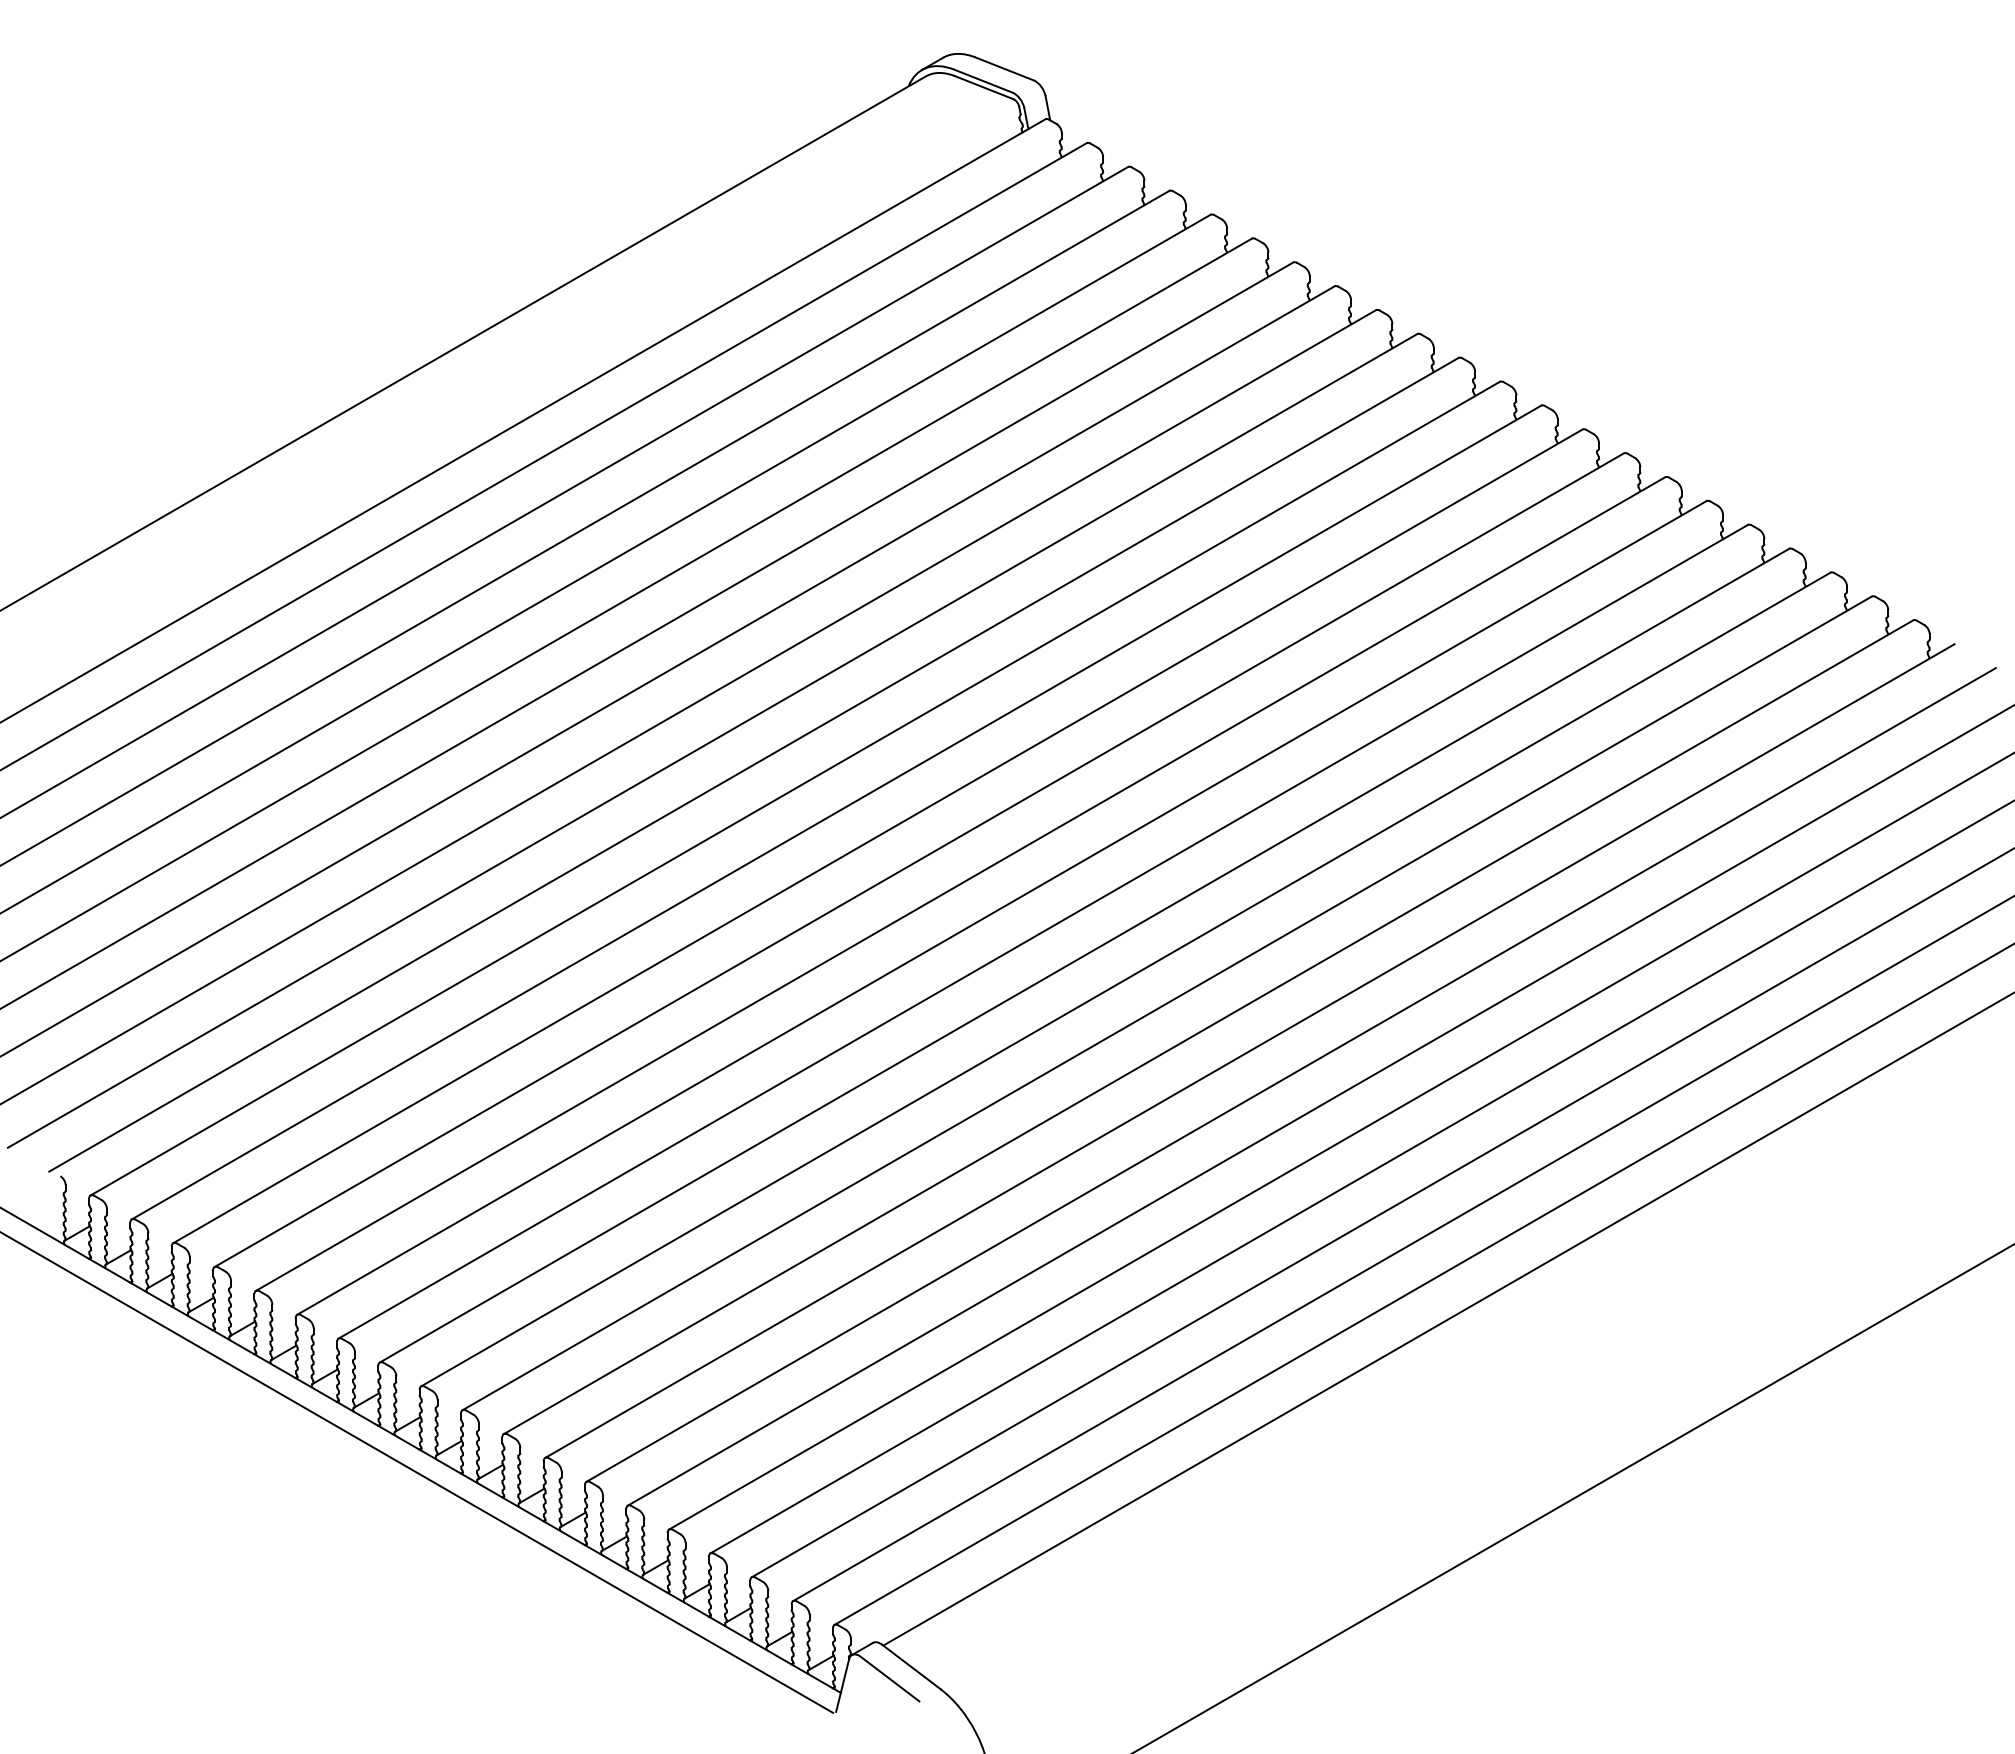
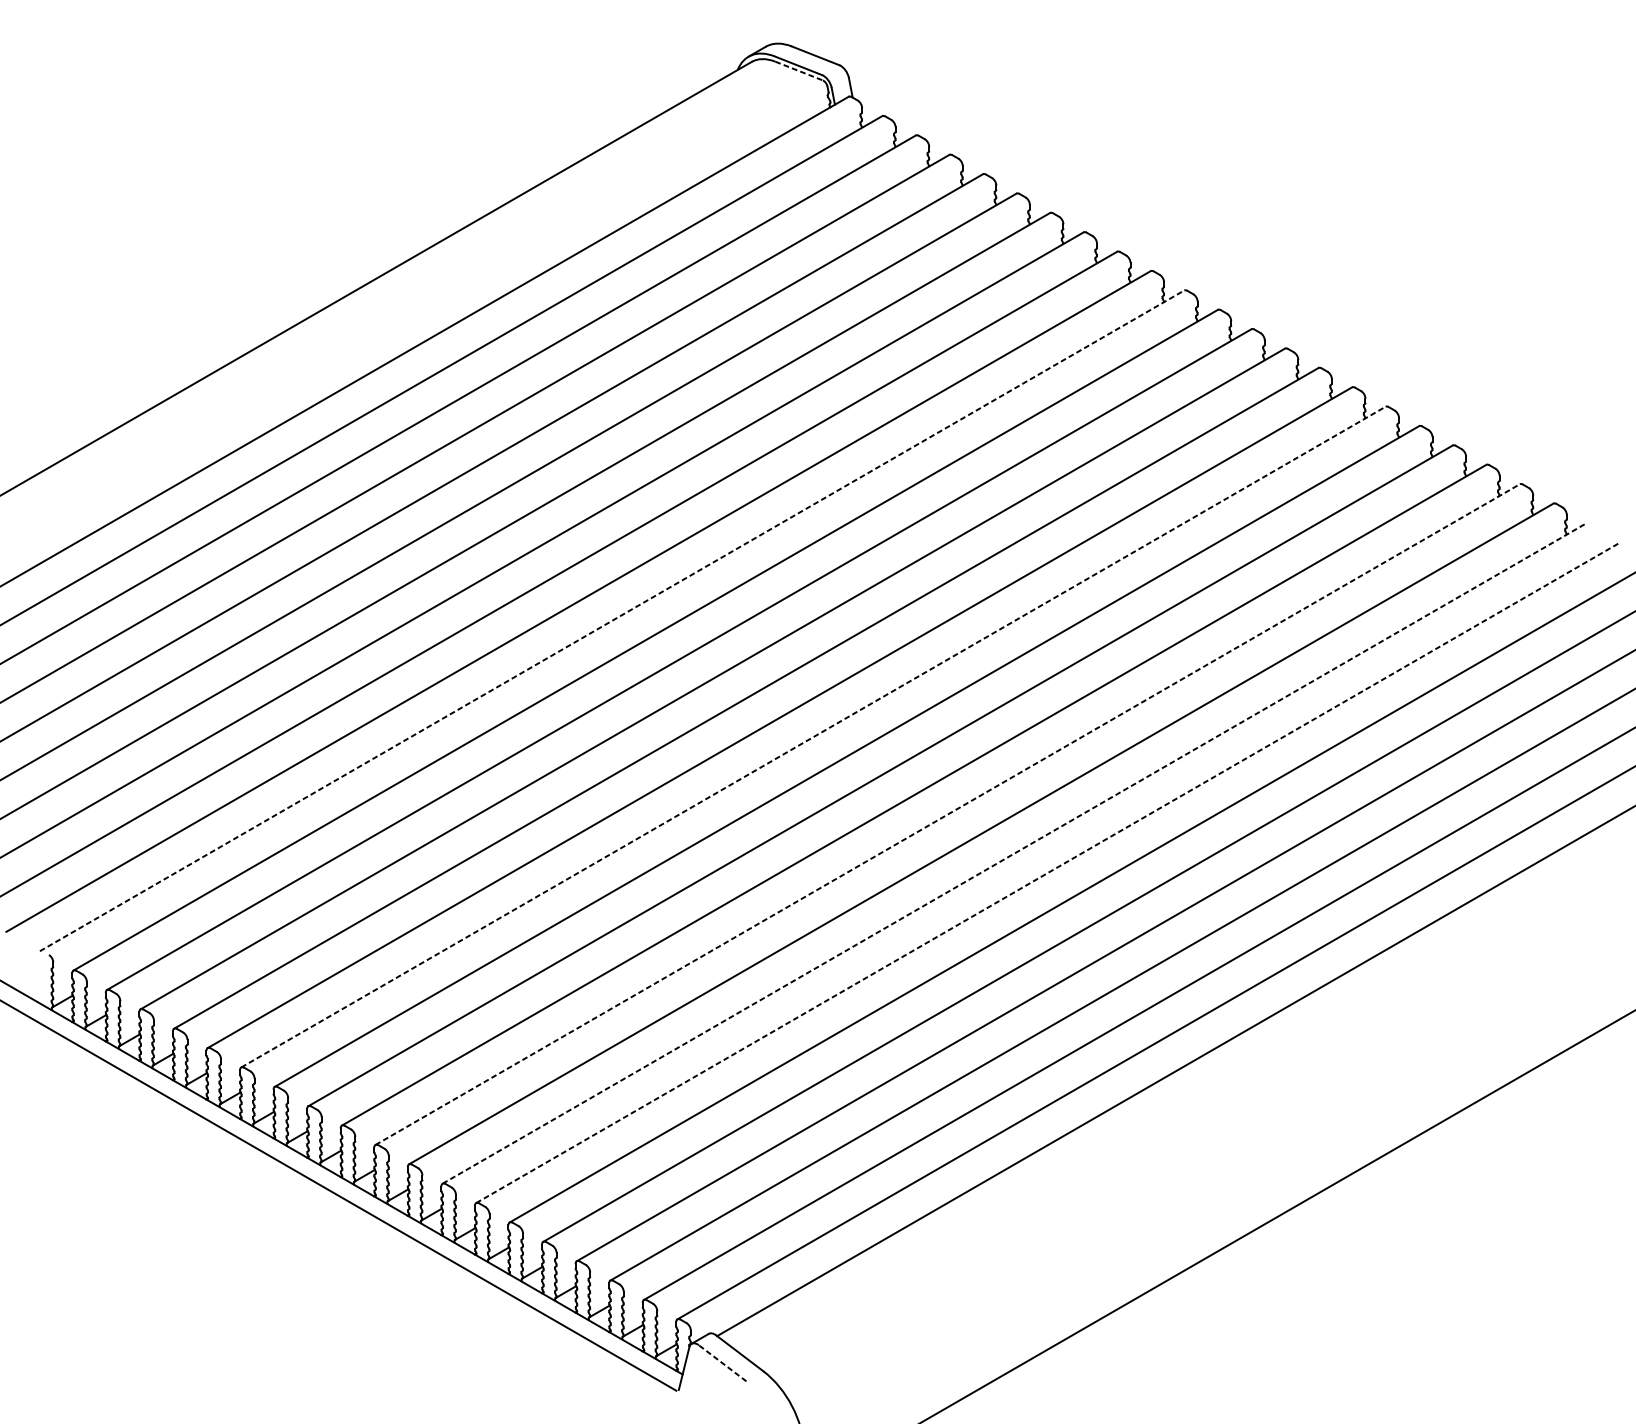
line: (984, 87) -> (799, 70), solid -> dashed
line: (753, 764) -> (611, 620), solid -> dashed
line: (1001, 907) -> (813, 736), solid -> dashed
line: (1167, 1003) -> (947, 814), solid -> dashed
line: (1249, 1051) -> (1014, 853), solid -> dashed
line: (1291, 1074) -> (1048, 872), solid -> dashed
line: (890, 1679) -> (722, 1363), solid -> dashed

